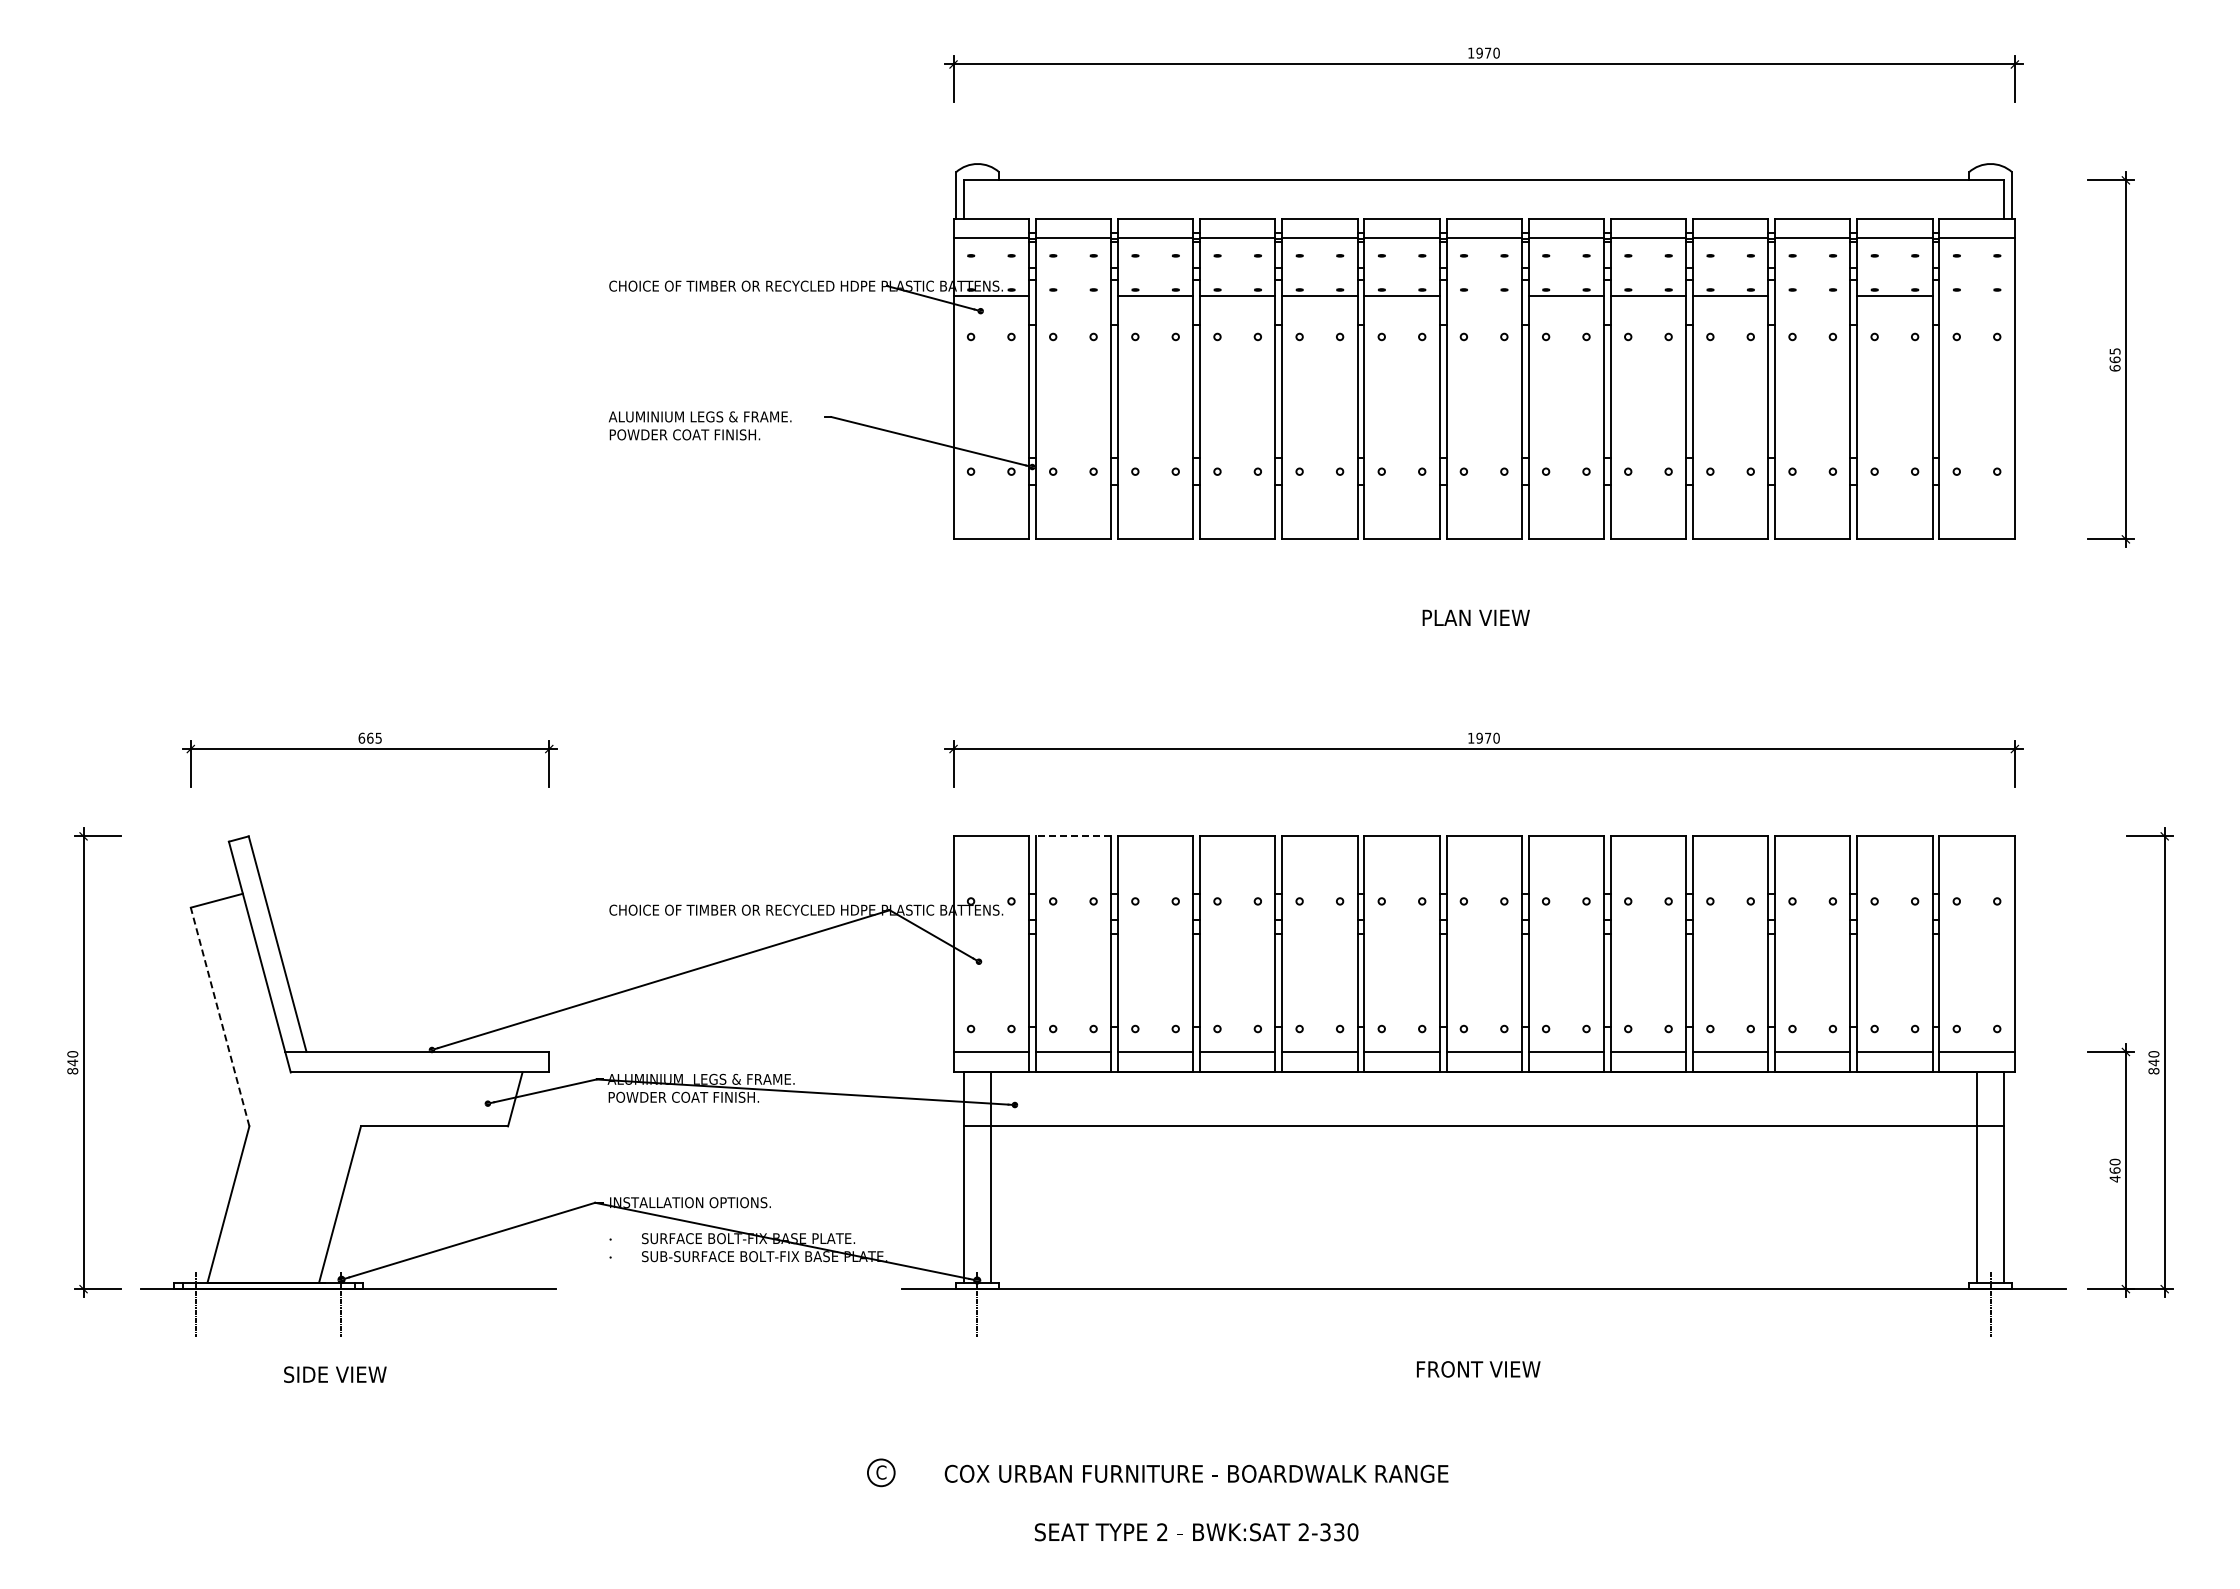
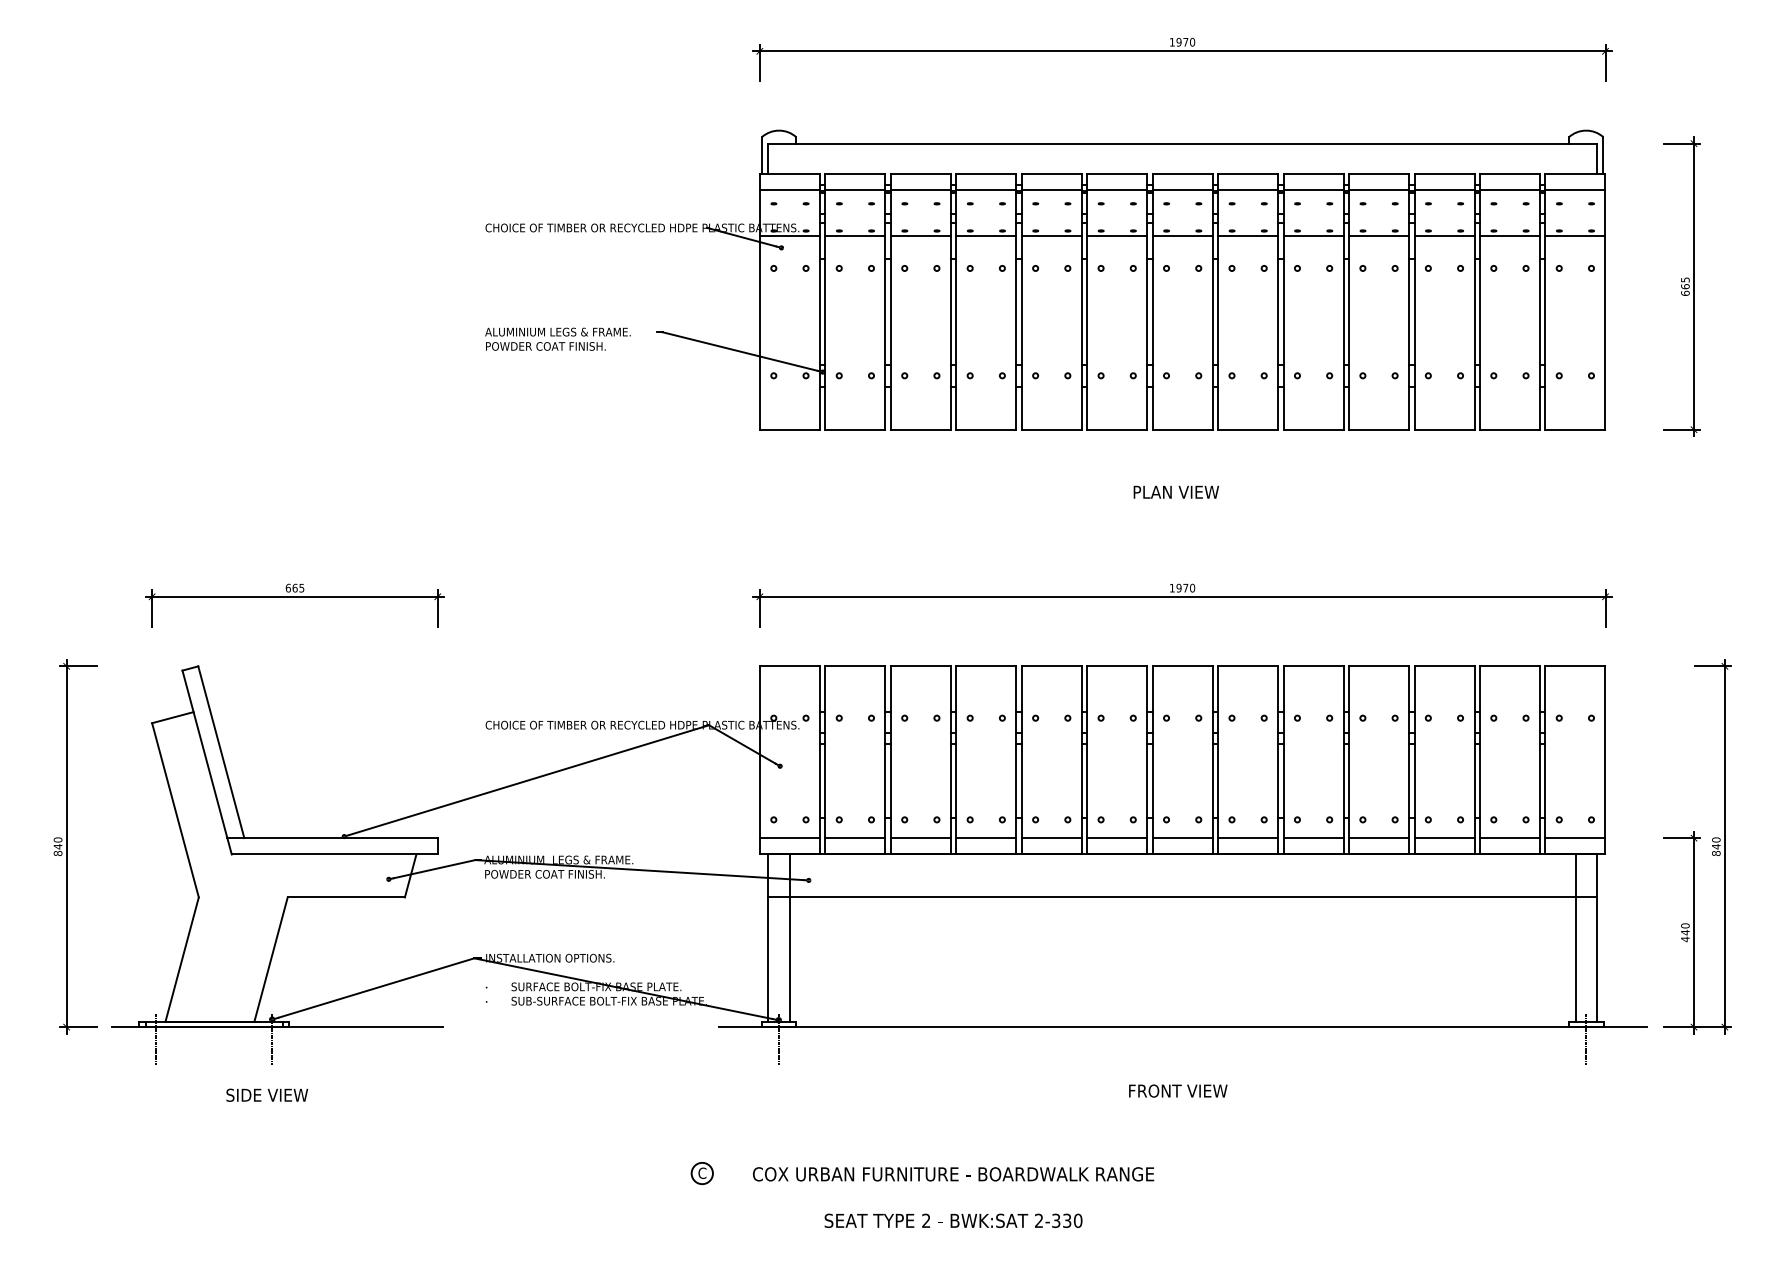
line: (1073, 296) -> (855, 236), added
line: (1483, 296) -> (1182, 236), added
line: (1812, 296) -> (1444, 236), added
line: (1976, 296) -> (1574, 236), added
line: (1073, 836) -> (855, 666), dashed -> solid
line: (219, 1016) -> (174, 809), dashed -> solid
text: (2114, 1170) -> (1684, 932), 460 -> 440

